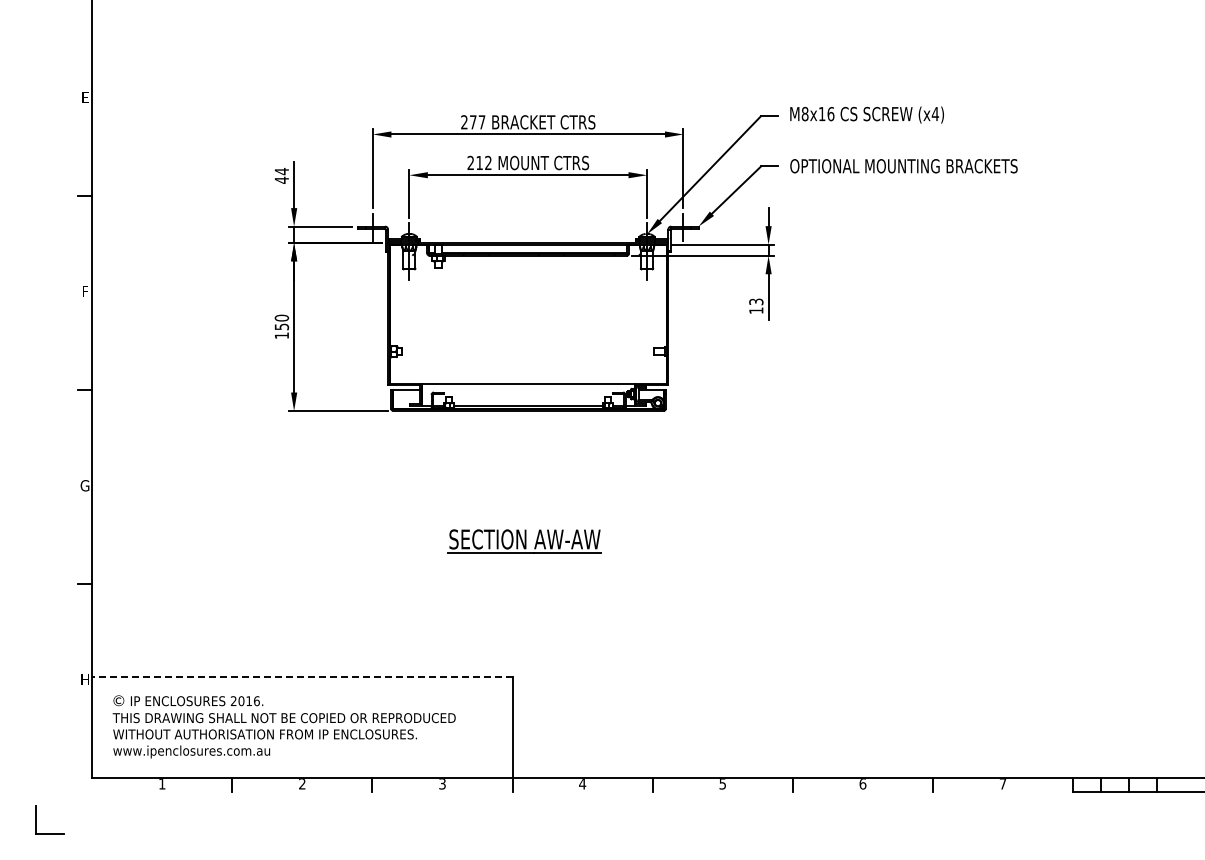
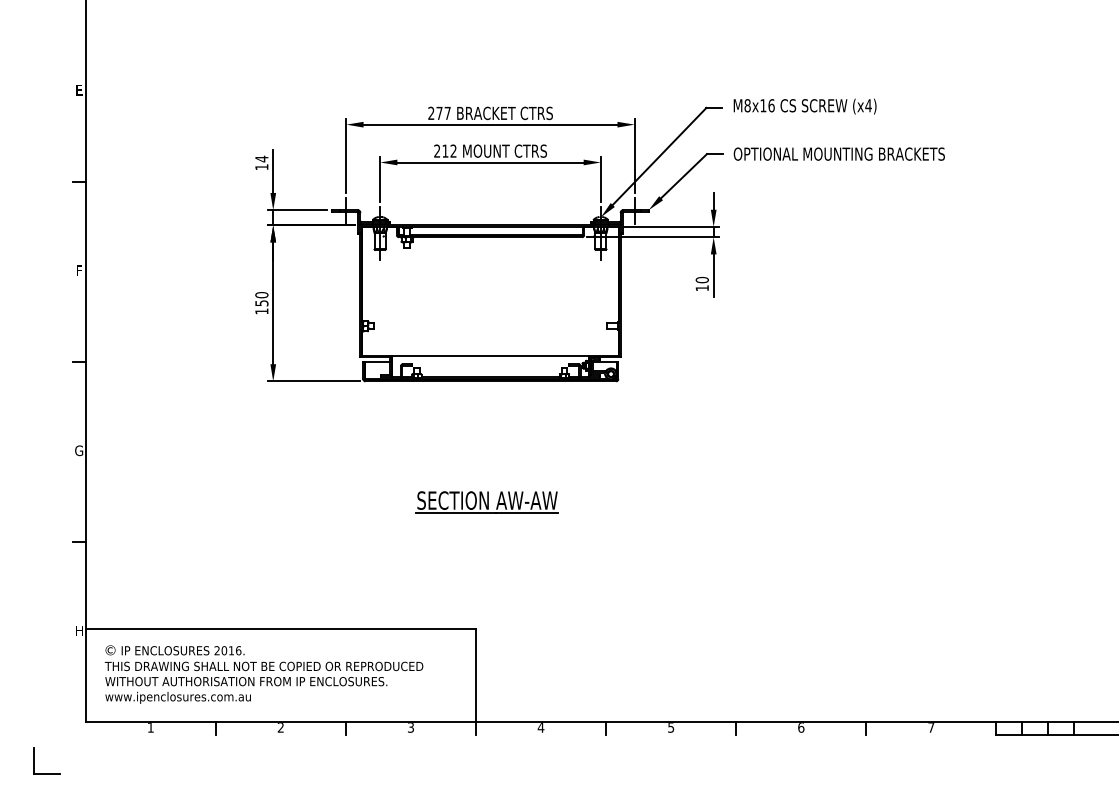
text: (281, 179) -> (261, 166), 44 -> 14
text: (756, 301) -> (702, 279), 13 -> 10
line: (301, 677) -> (280, 628), dashed -> solid

